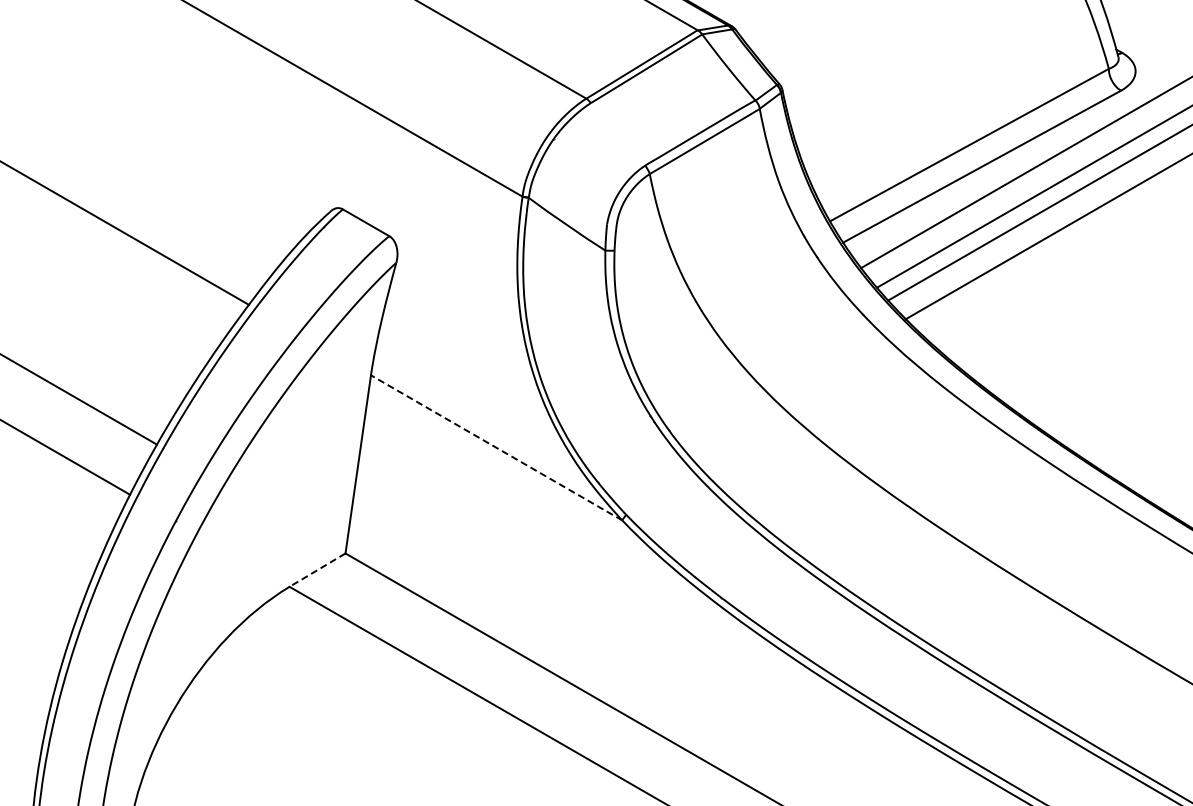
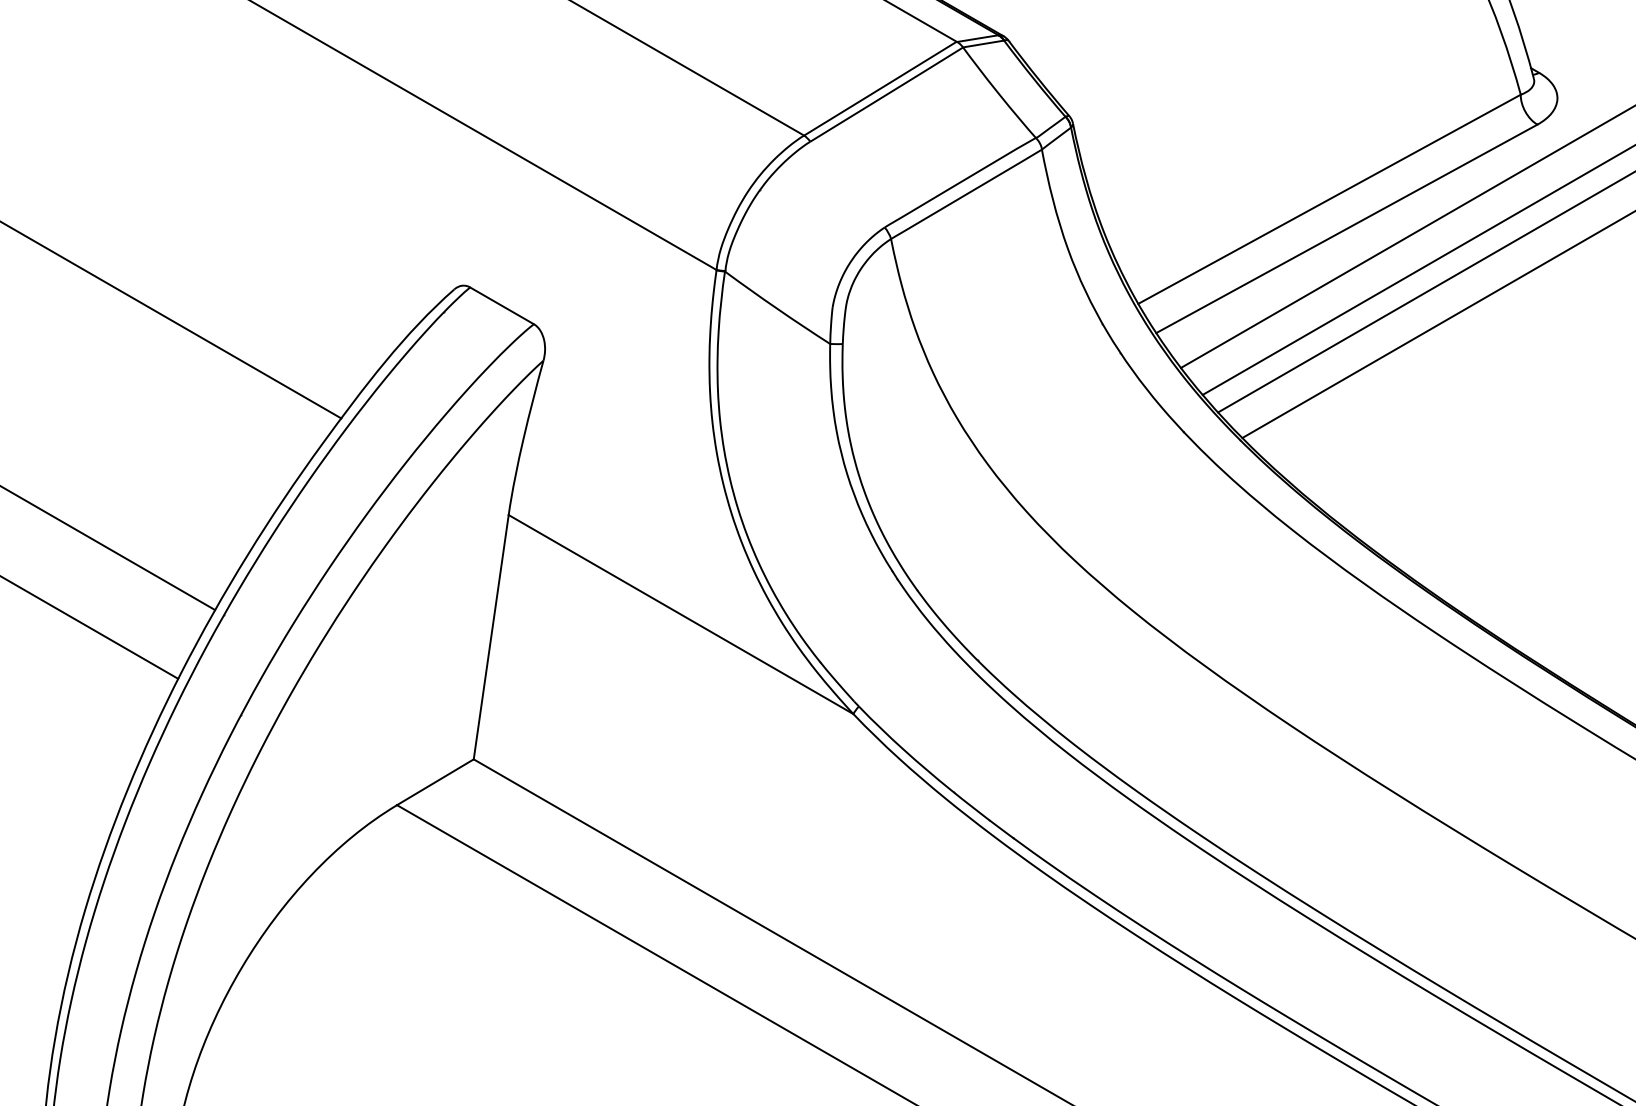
line: (496, 447) -> (680, 614), dashed -> solid
line: (317, 570) -> (435, 782), dashed -> solid

